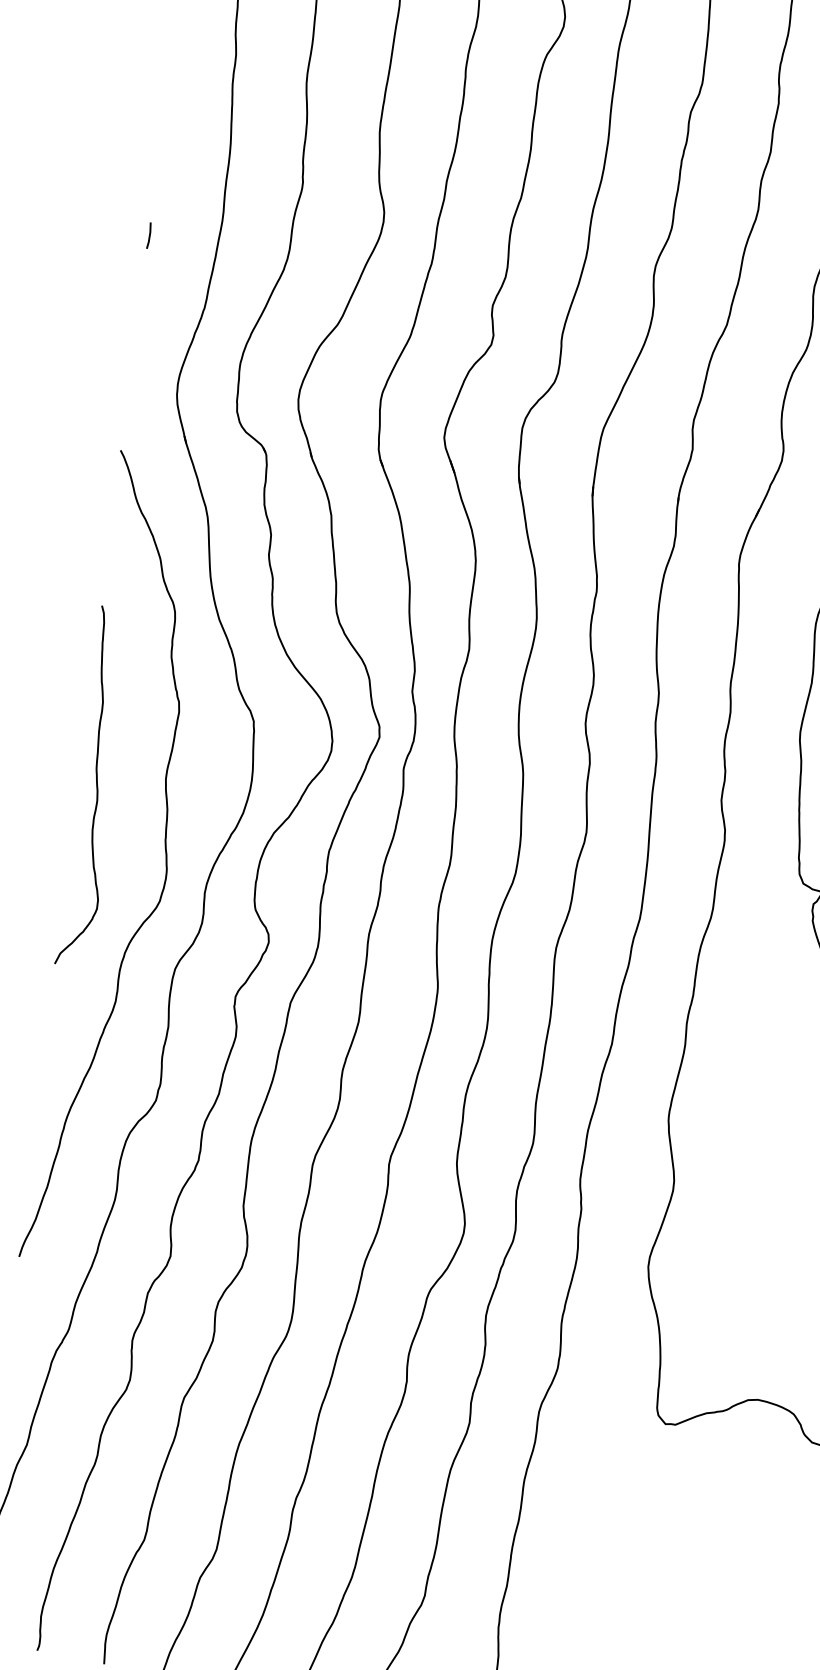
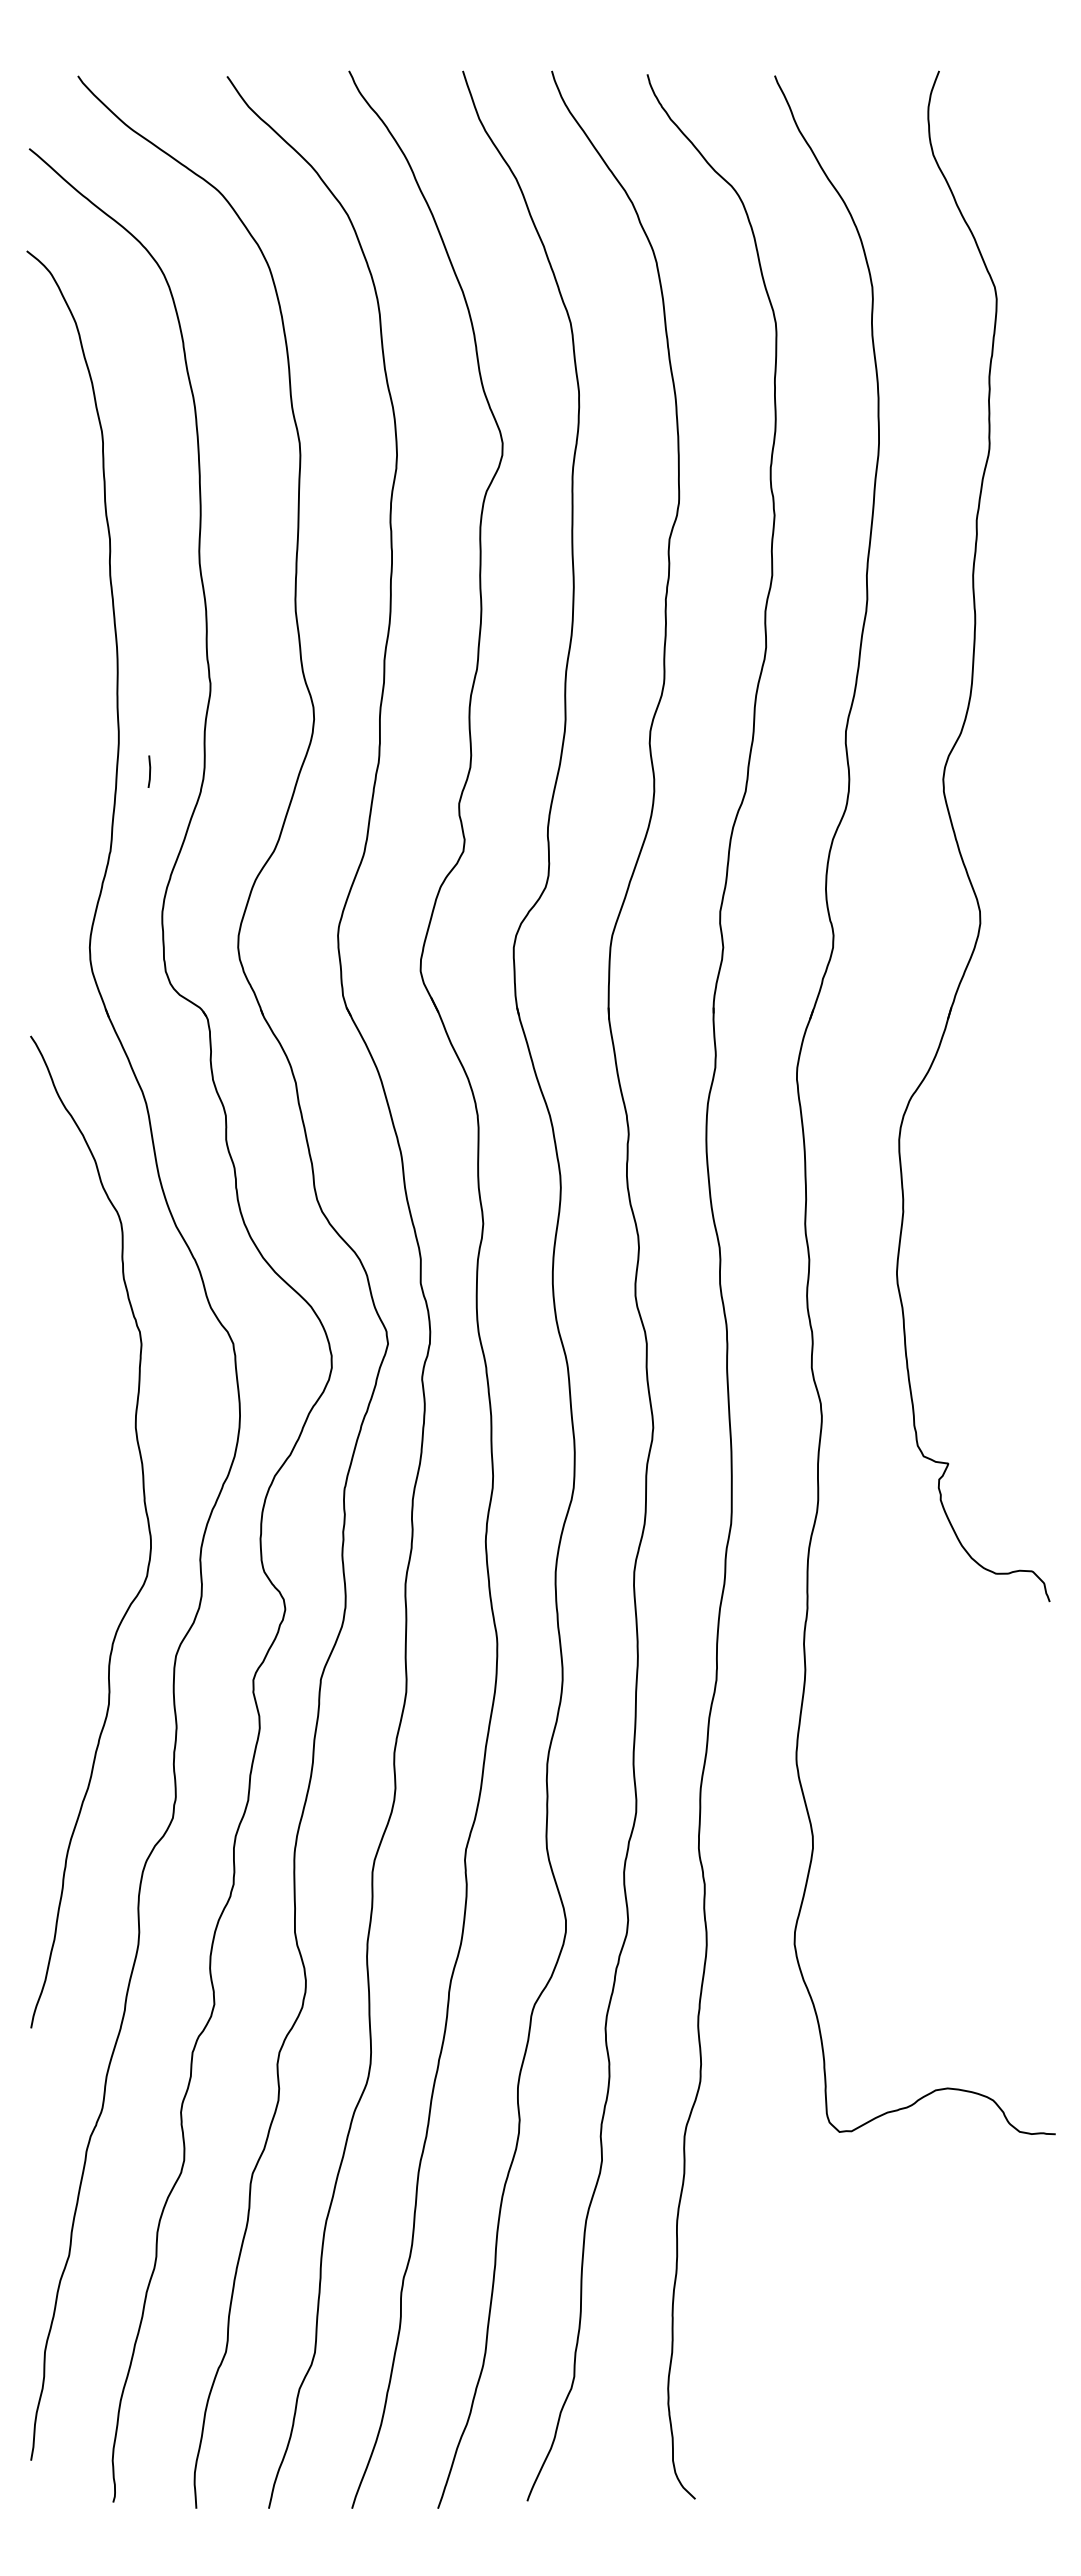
line: (149, 235) -> (149, 771), moved
curve: (96, 786) -> (52, 1447), removed

